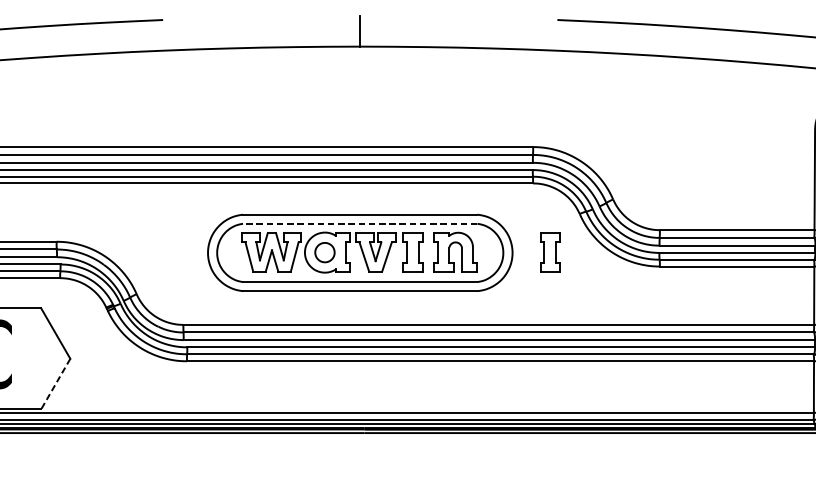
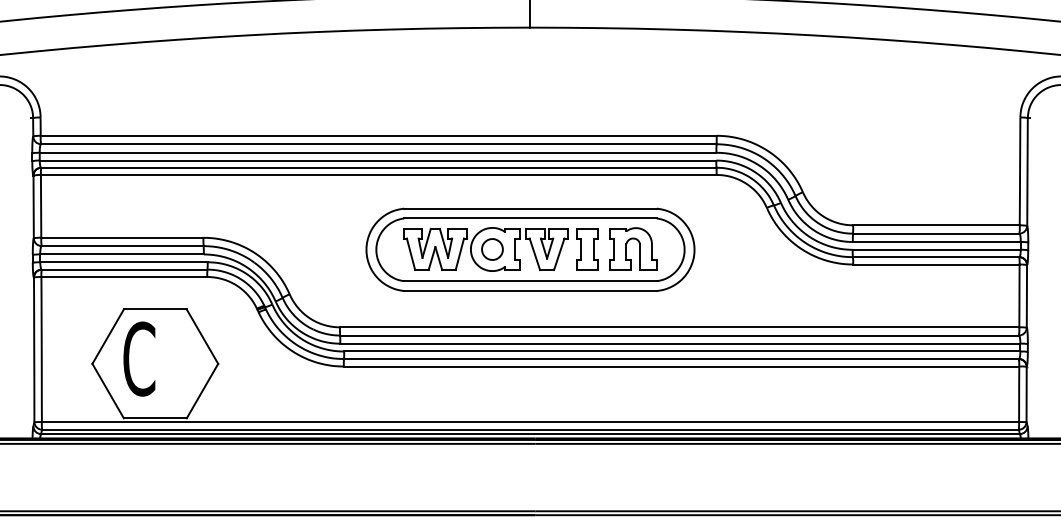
line: (359, 223) -> (529, 218), dashed -> solid
part: (550, 252) -> (735, 249), removed
line: (55, 384) -> (202, 391), dashed -> solid

